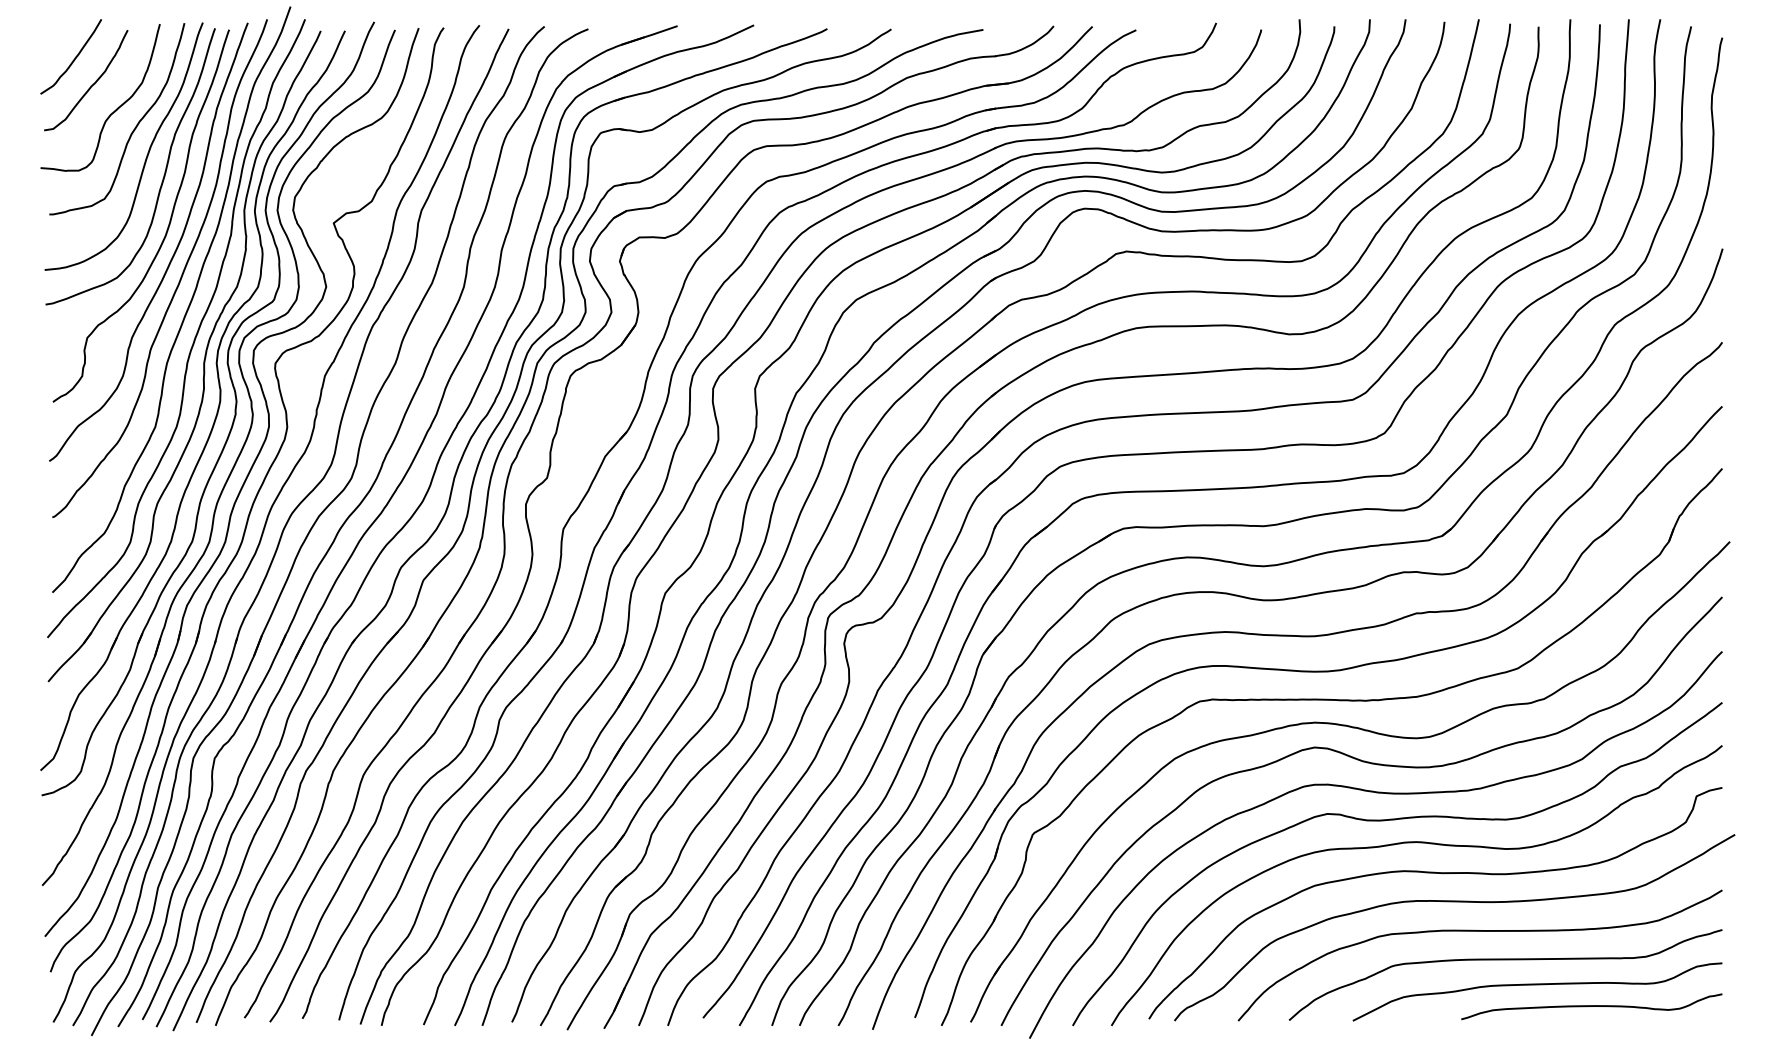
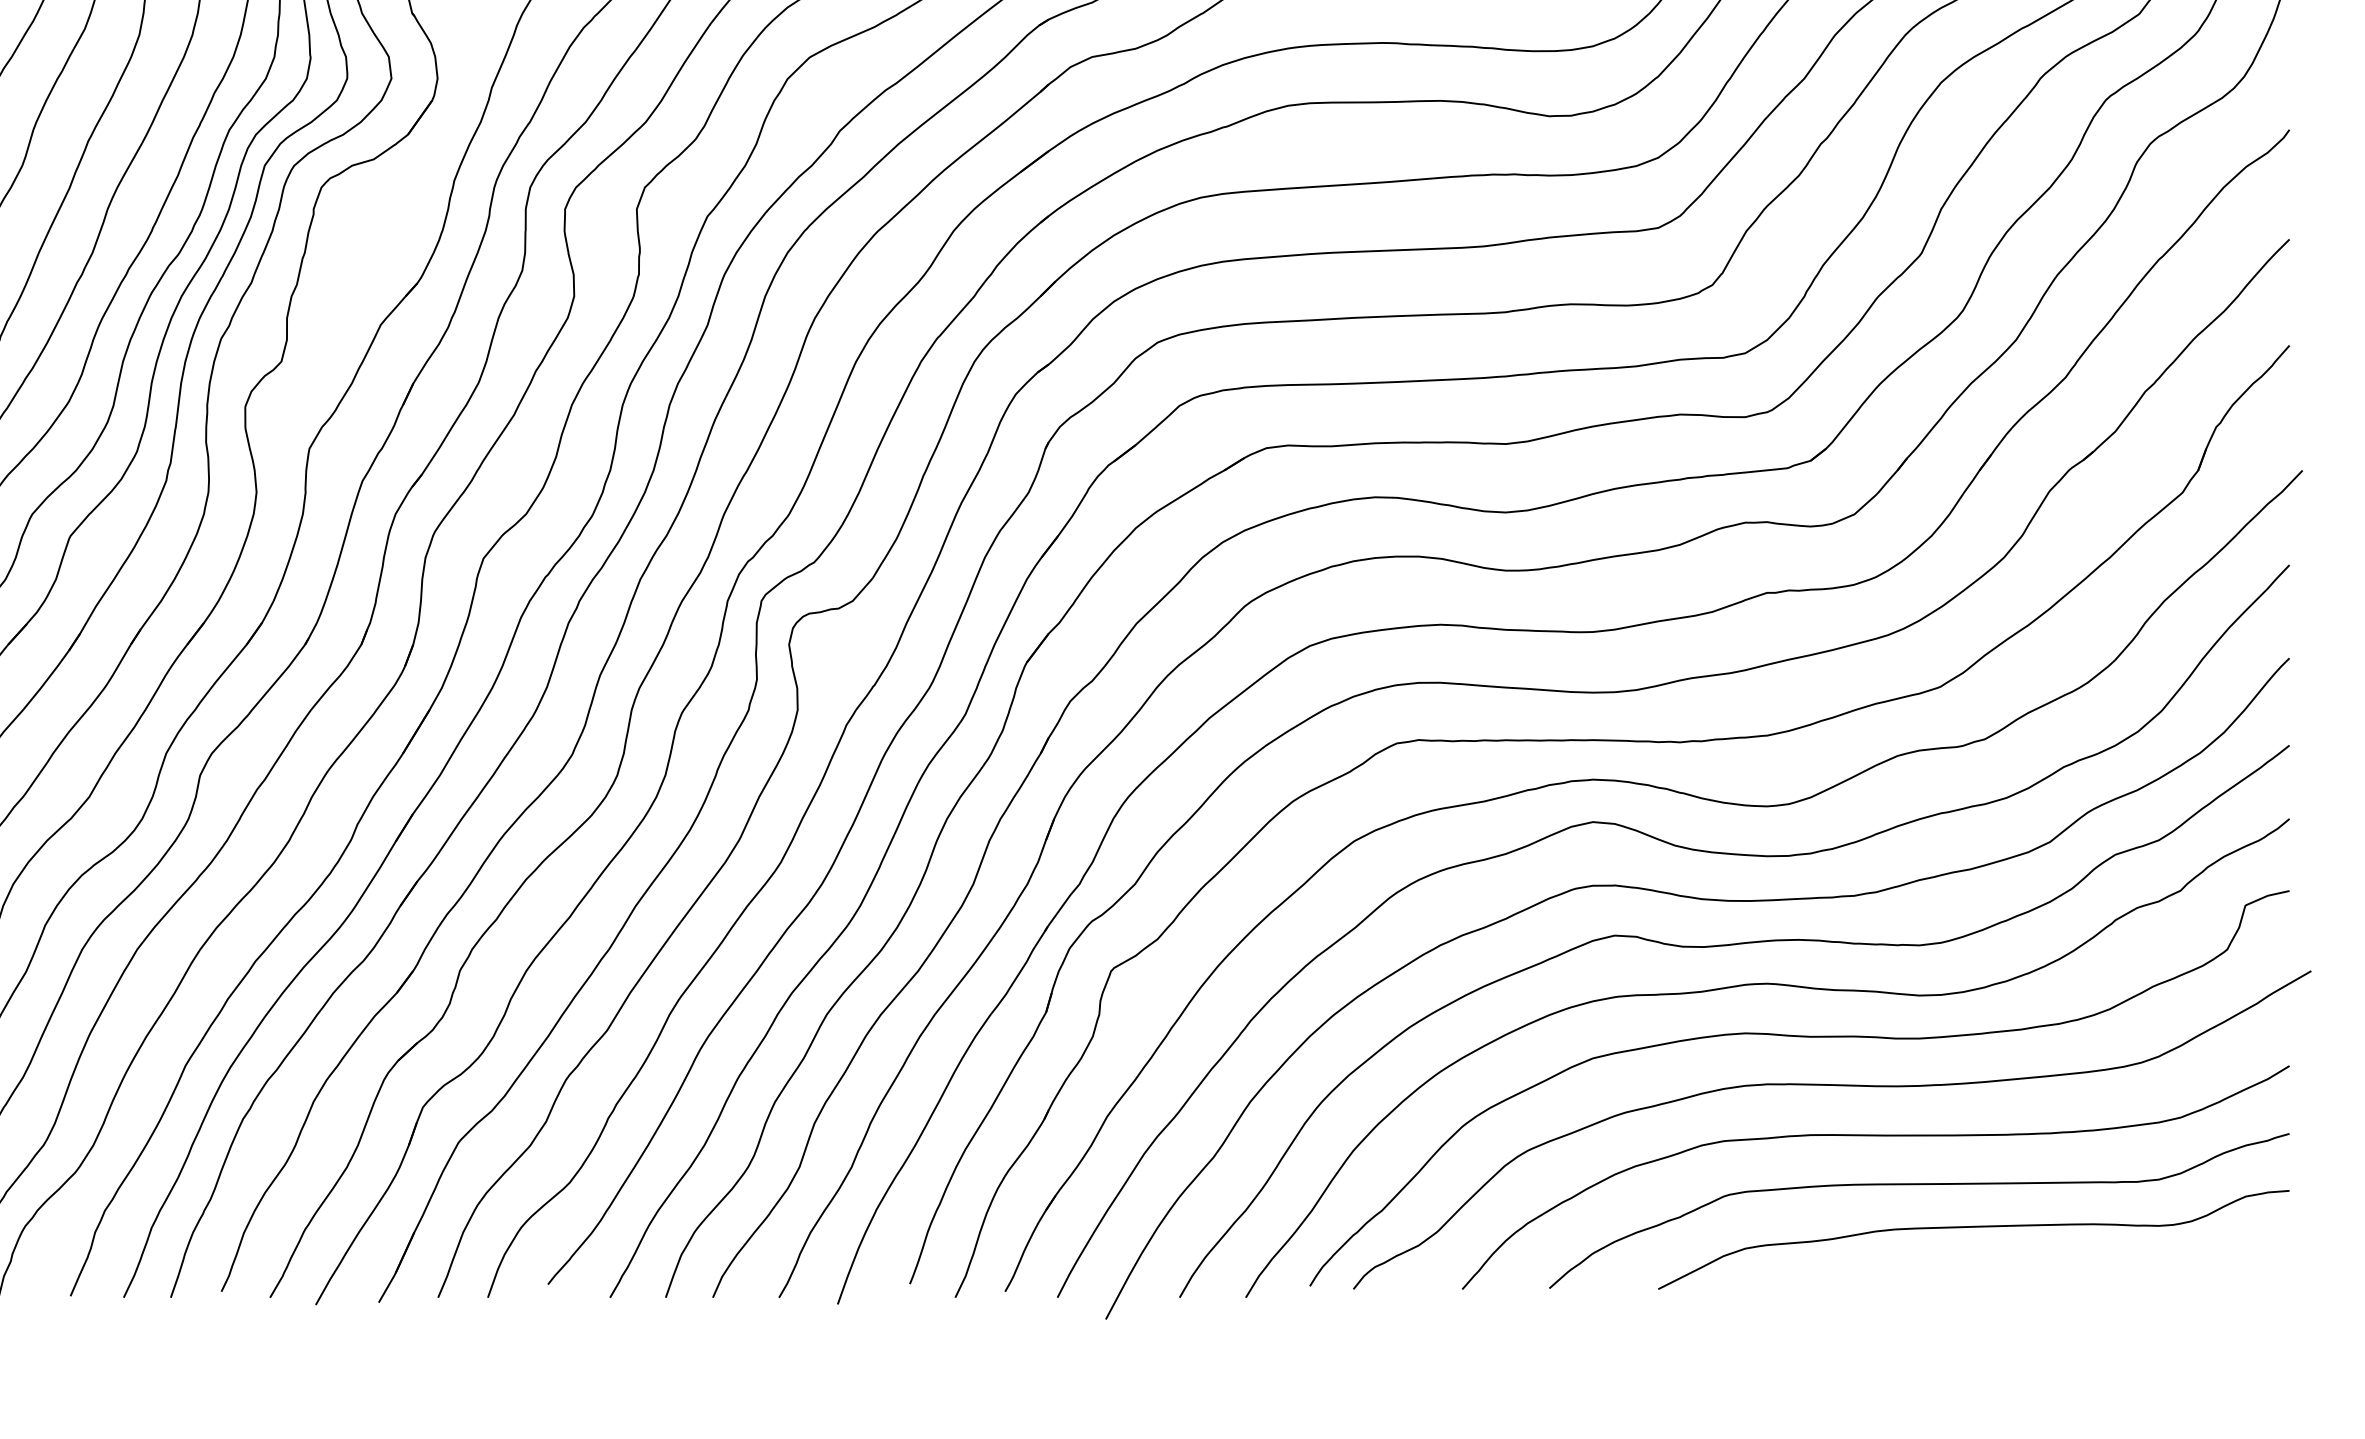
curve: (1591, 1006) -> (2065, 1264), removed

